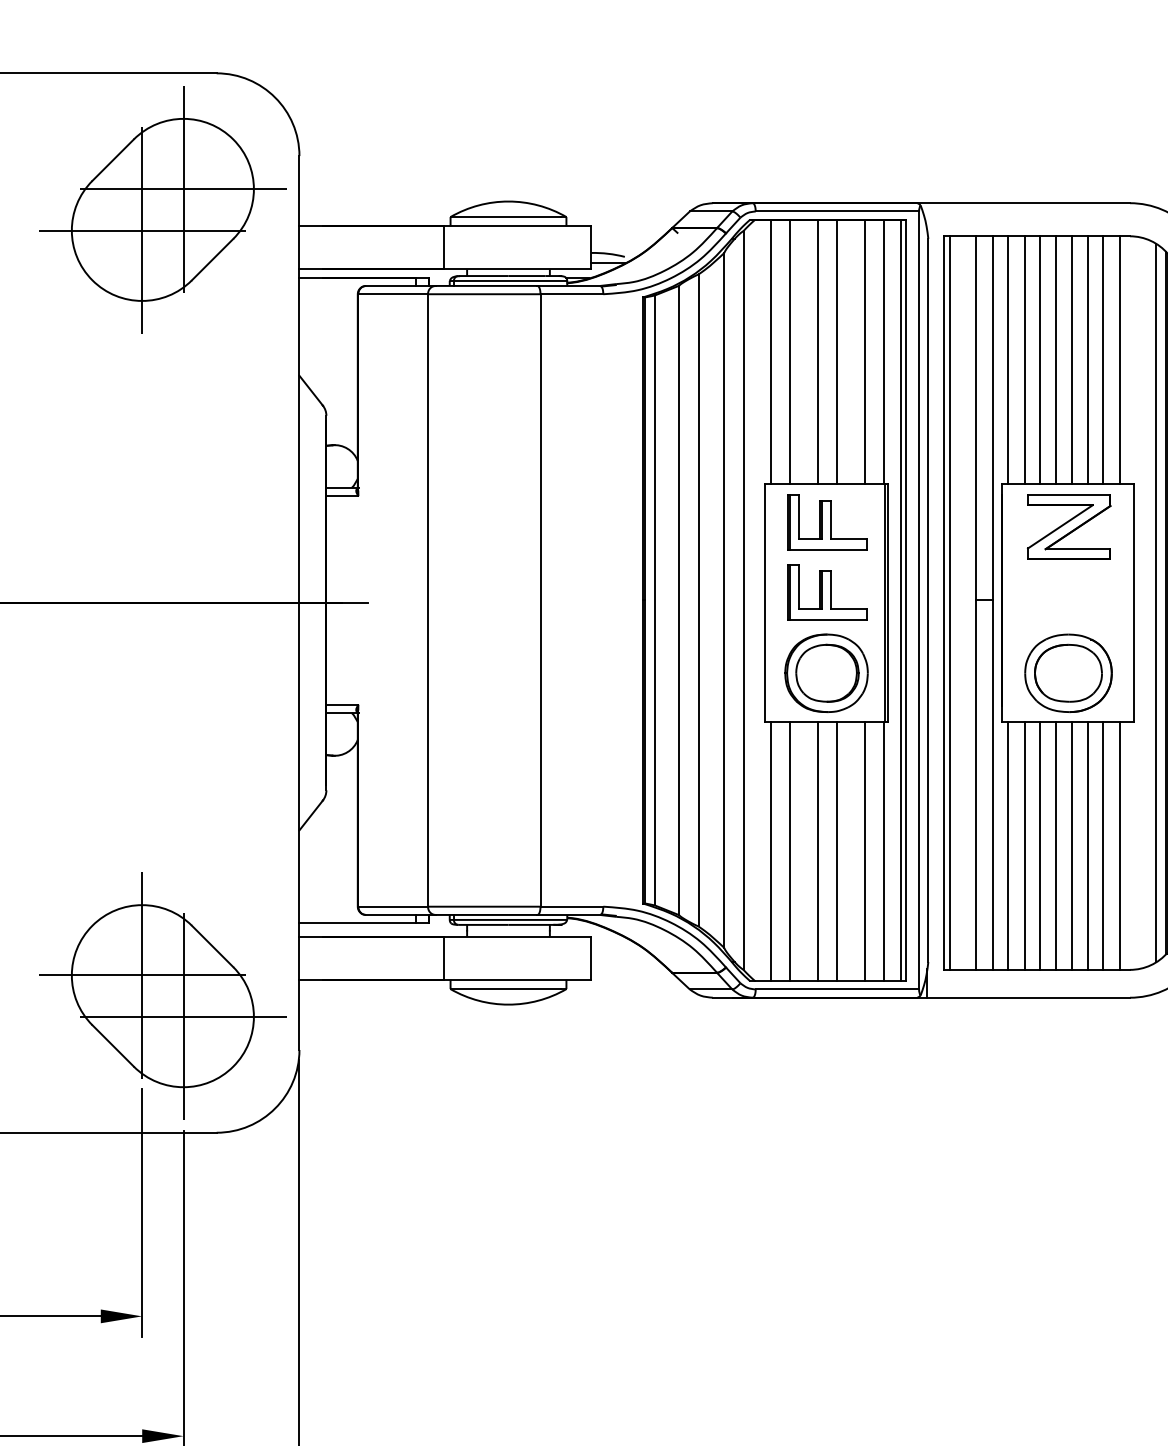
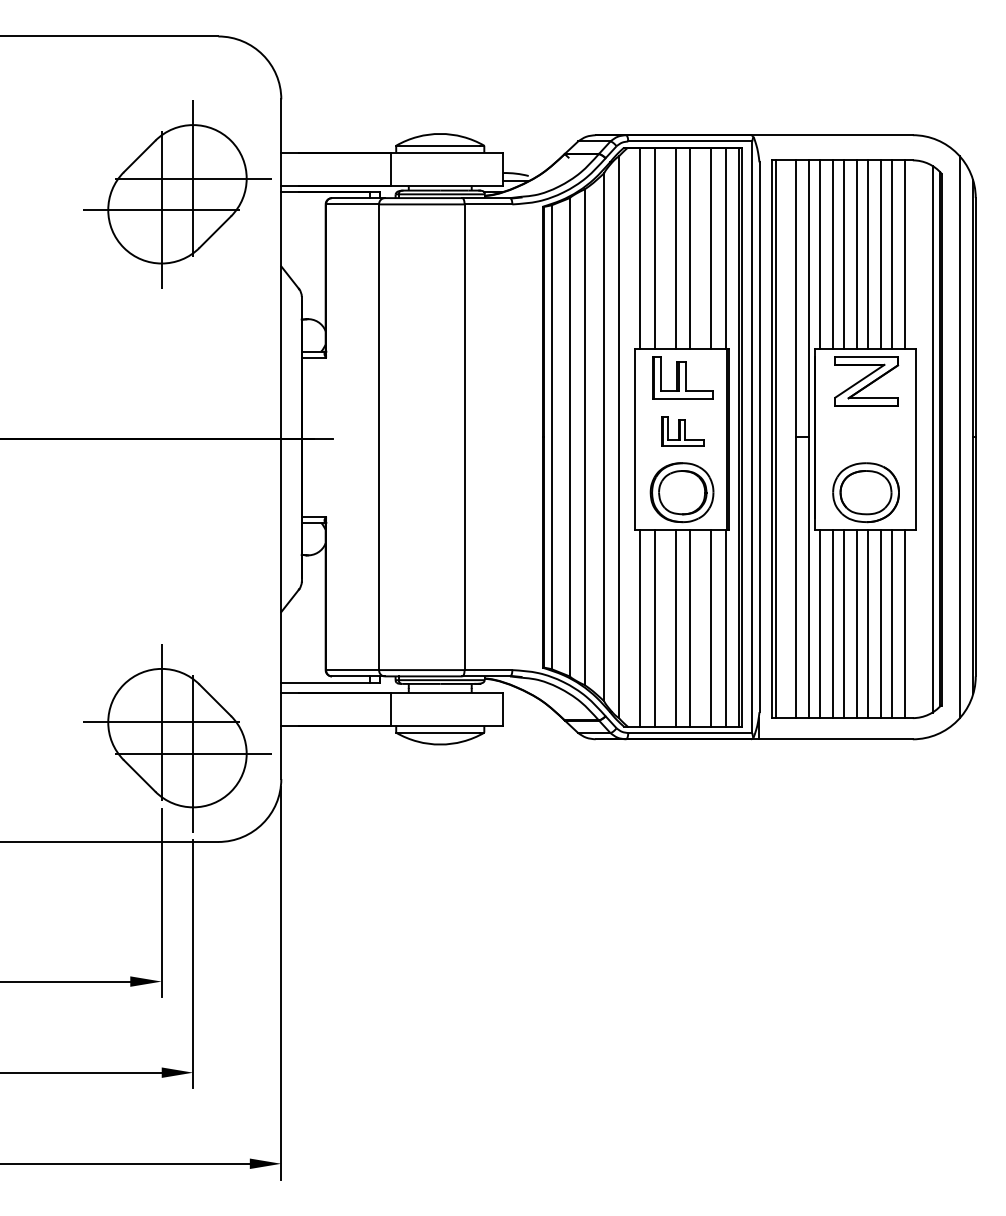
part: (162, 210) -> (177, 194), moved
part: (827, 591) -> (682, 430), size x0.7

